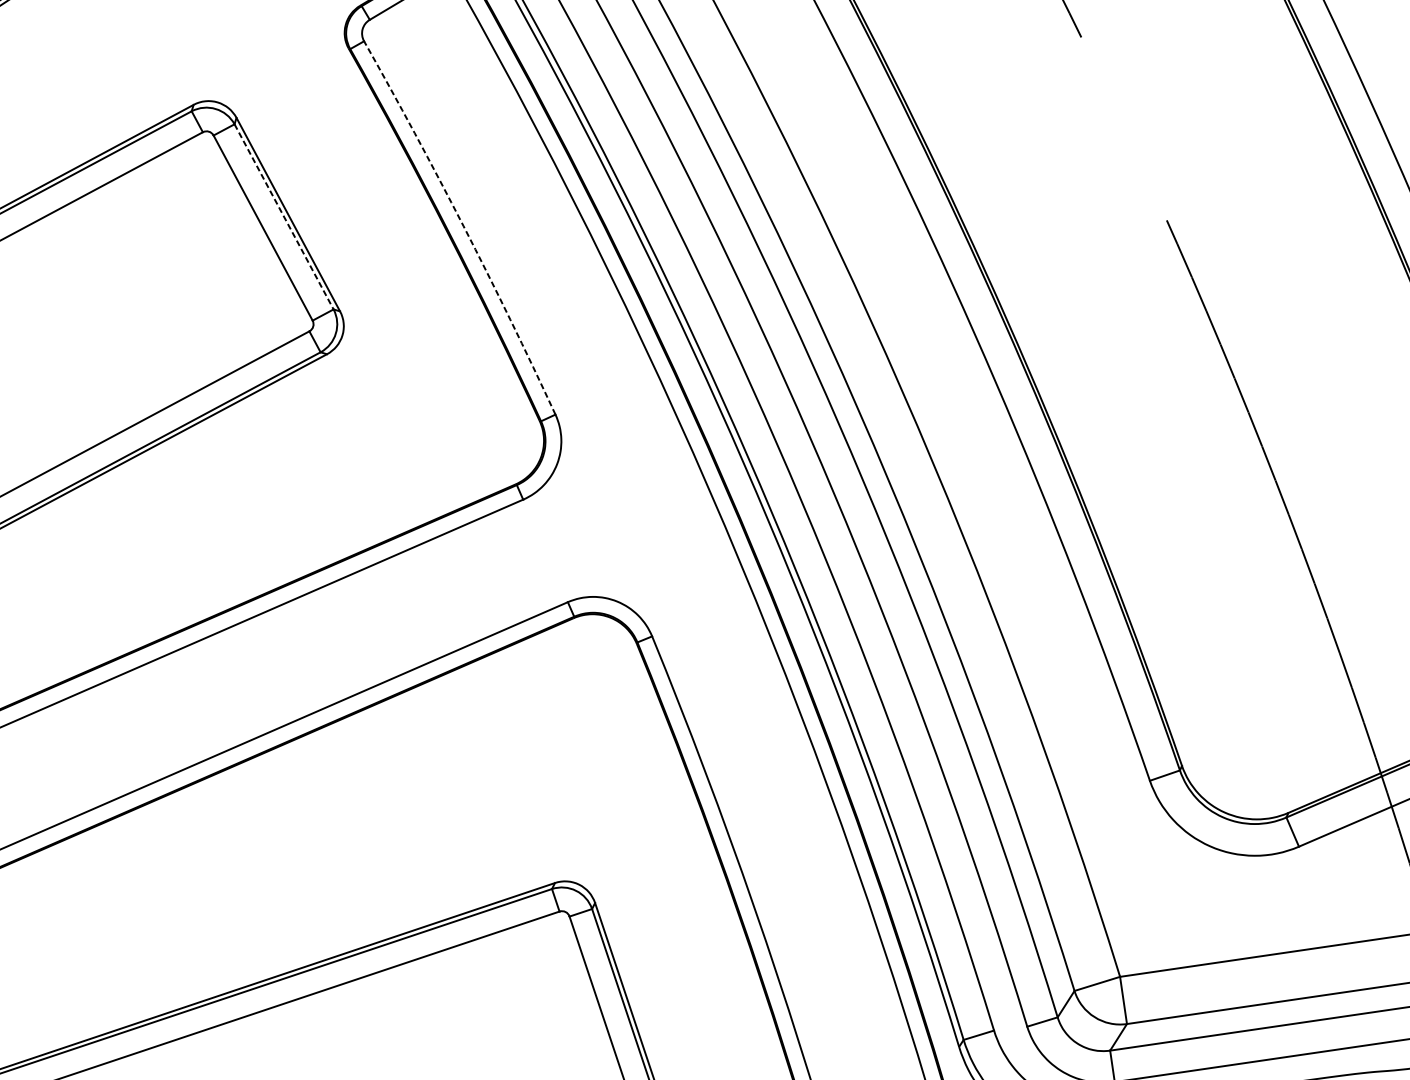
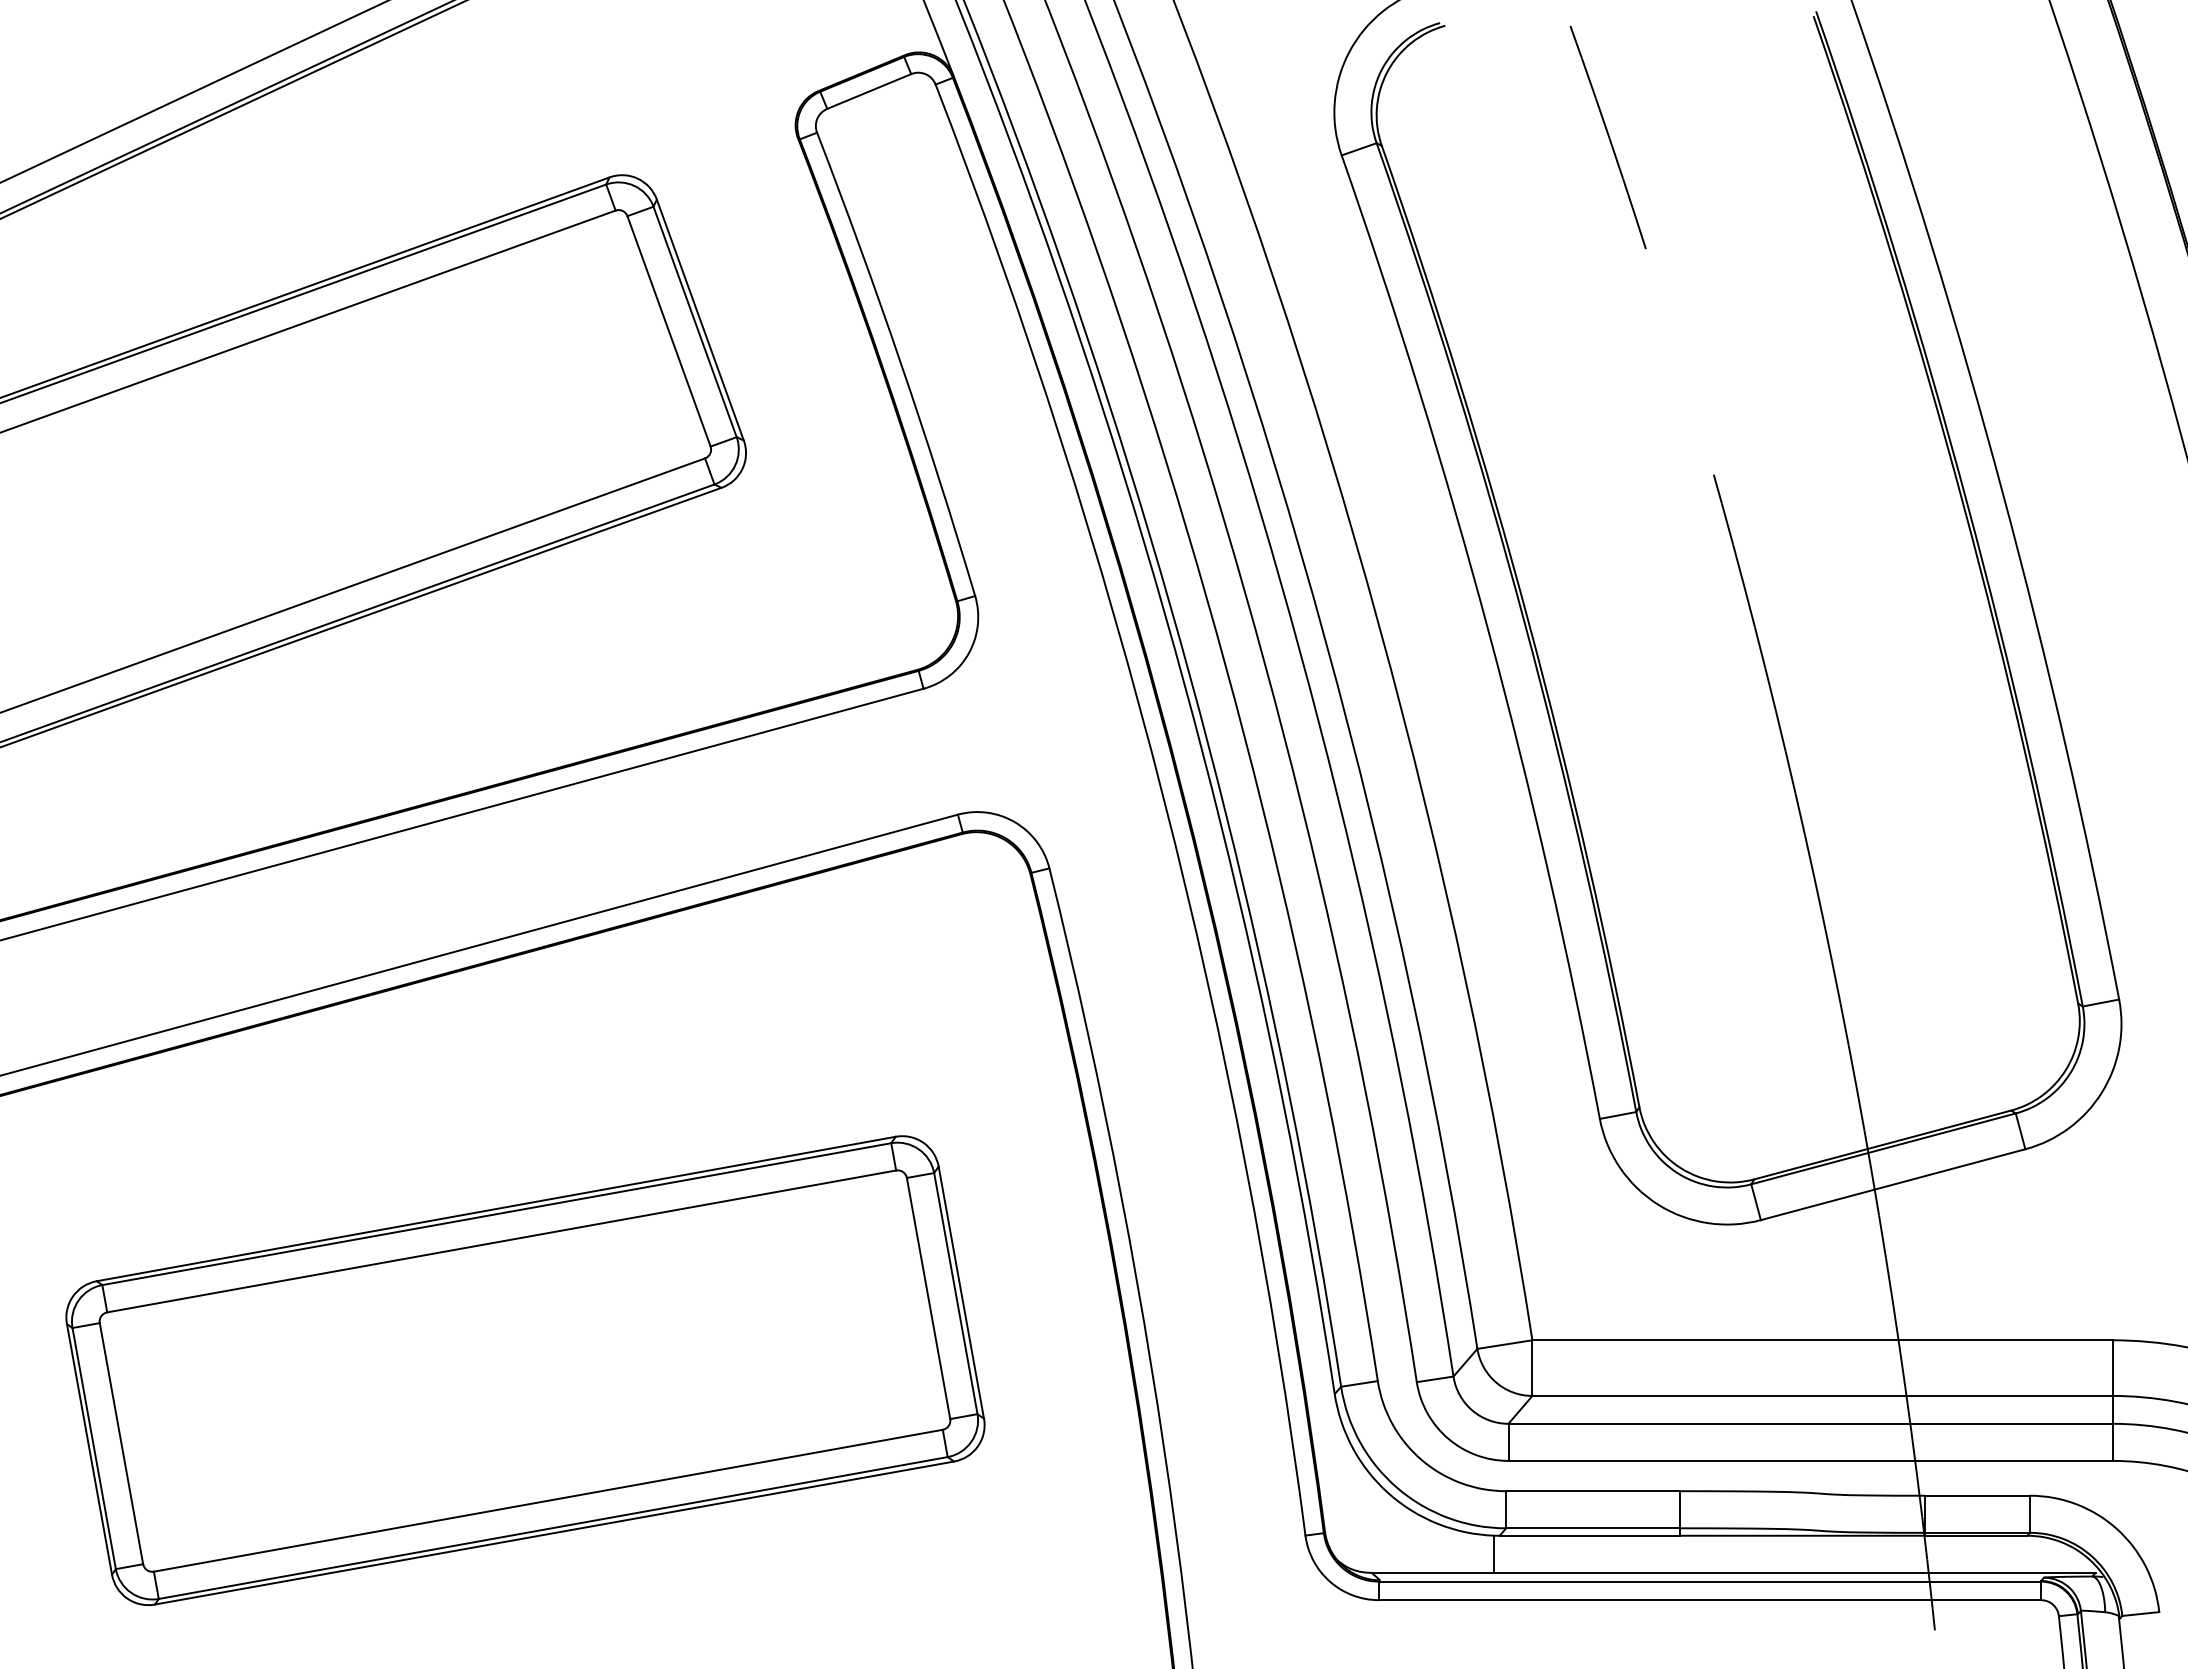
line: (284, 217) -> (695, 322), dashed -> solid
arc: (463, 225) -> (900, 362), dashed -> solid

